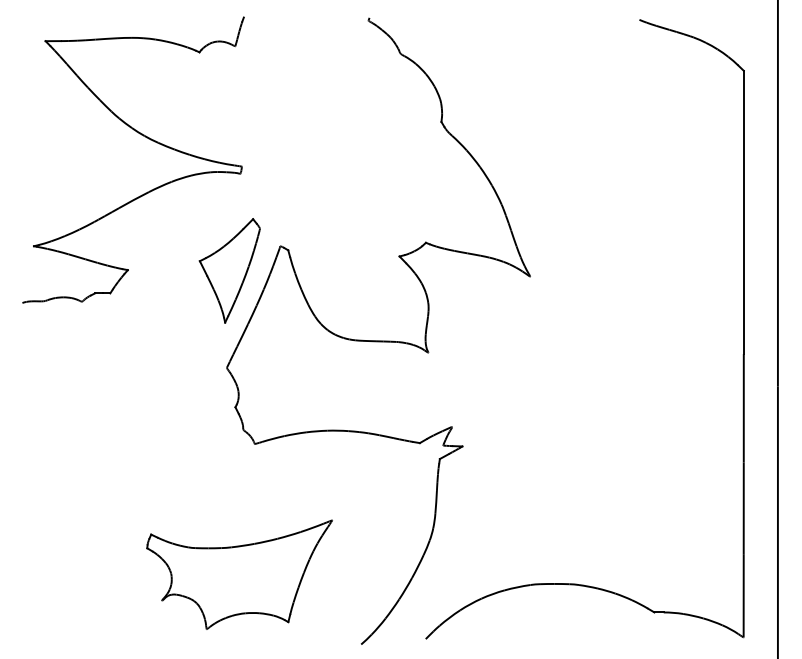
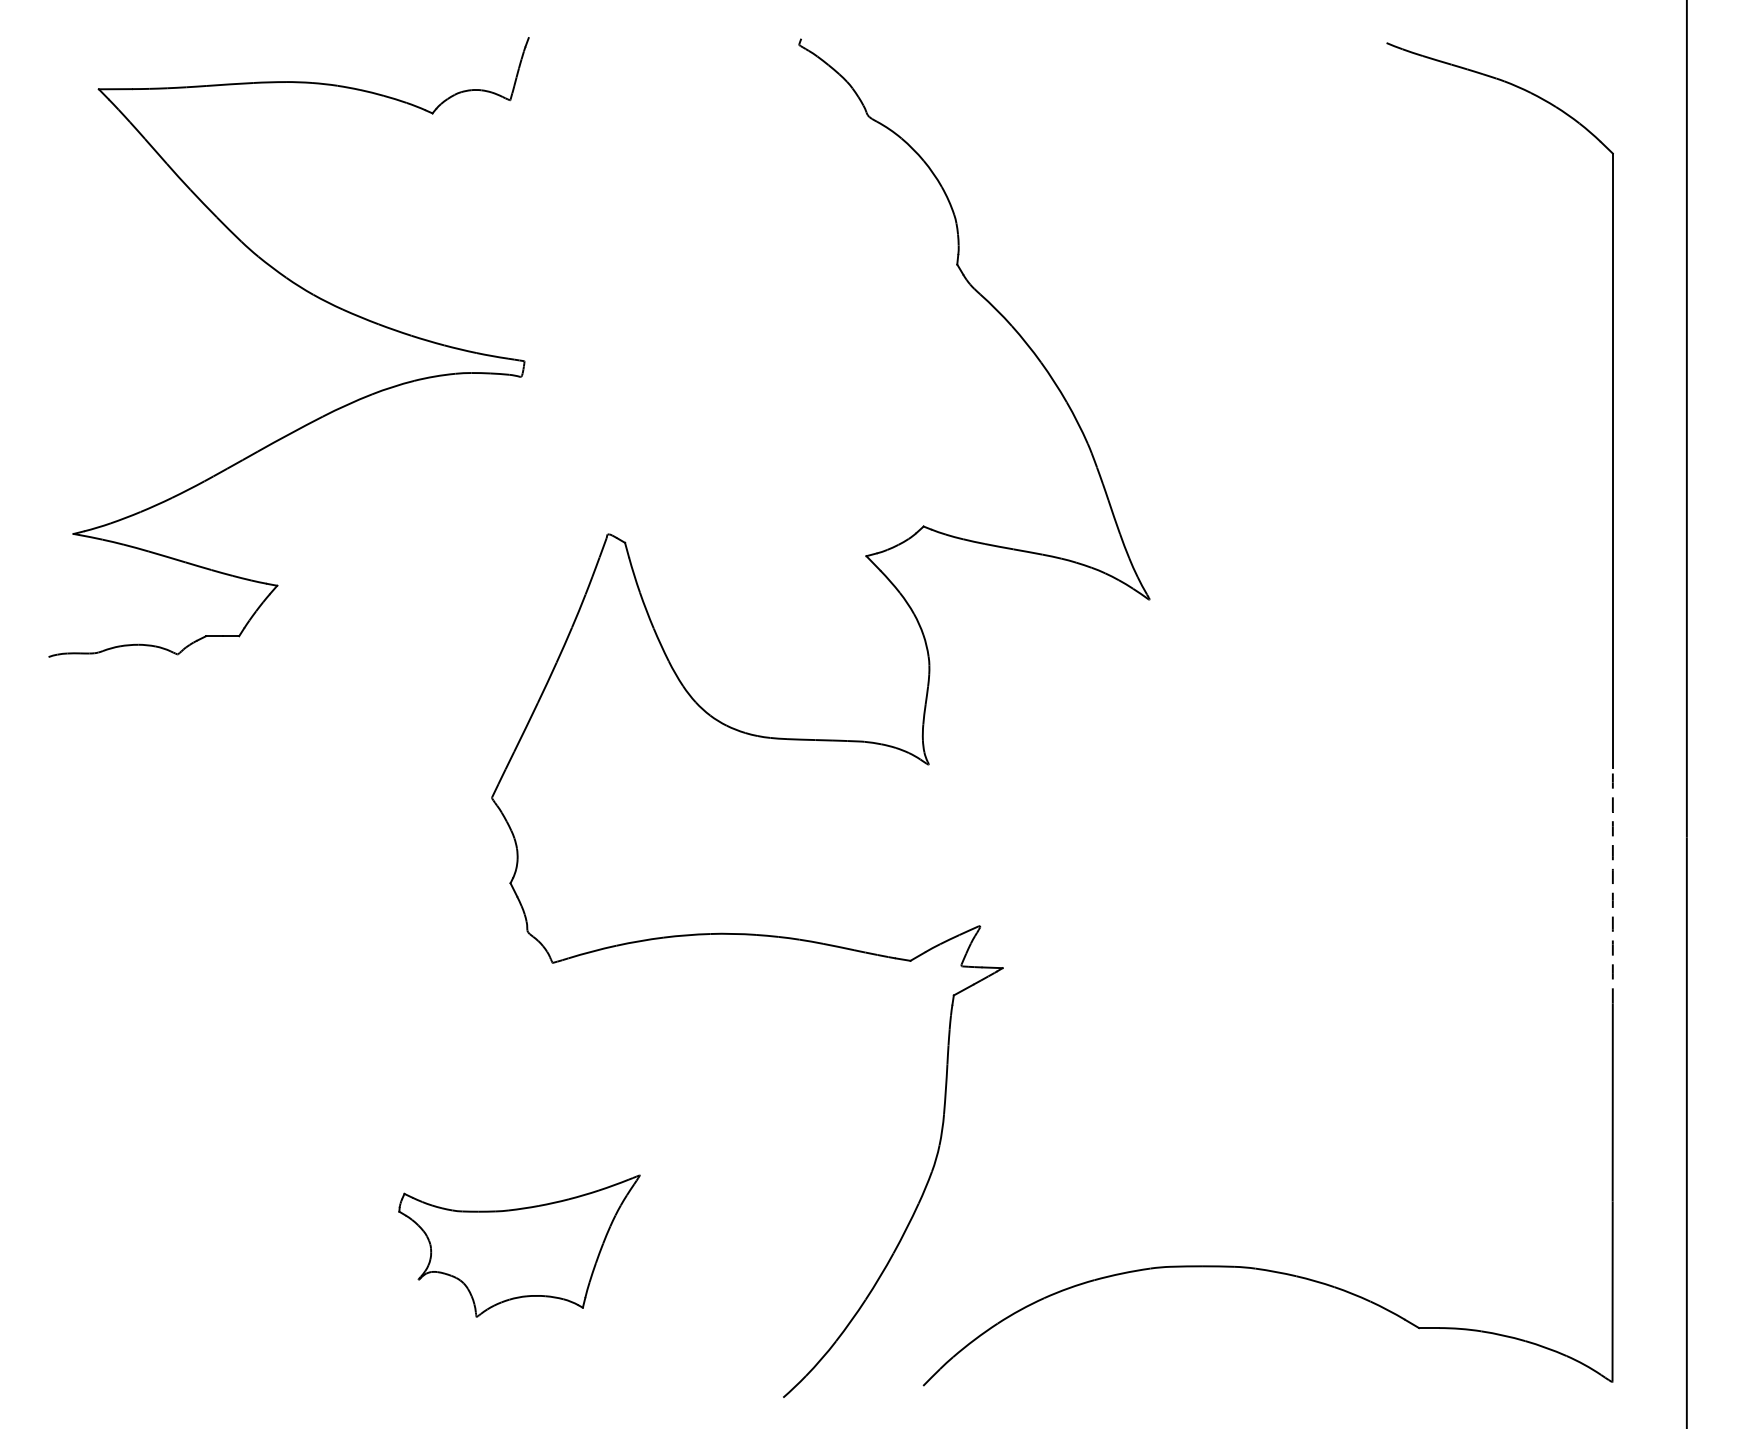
part: (229, 270) -> (497, 586), removed
arc: (743, 408) -> (1612, 885), solid -> dashed
part: (239, 574) -> (519, 1245), size x0.6

